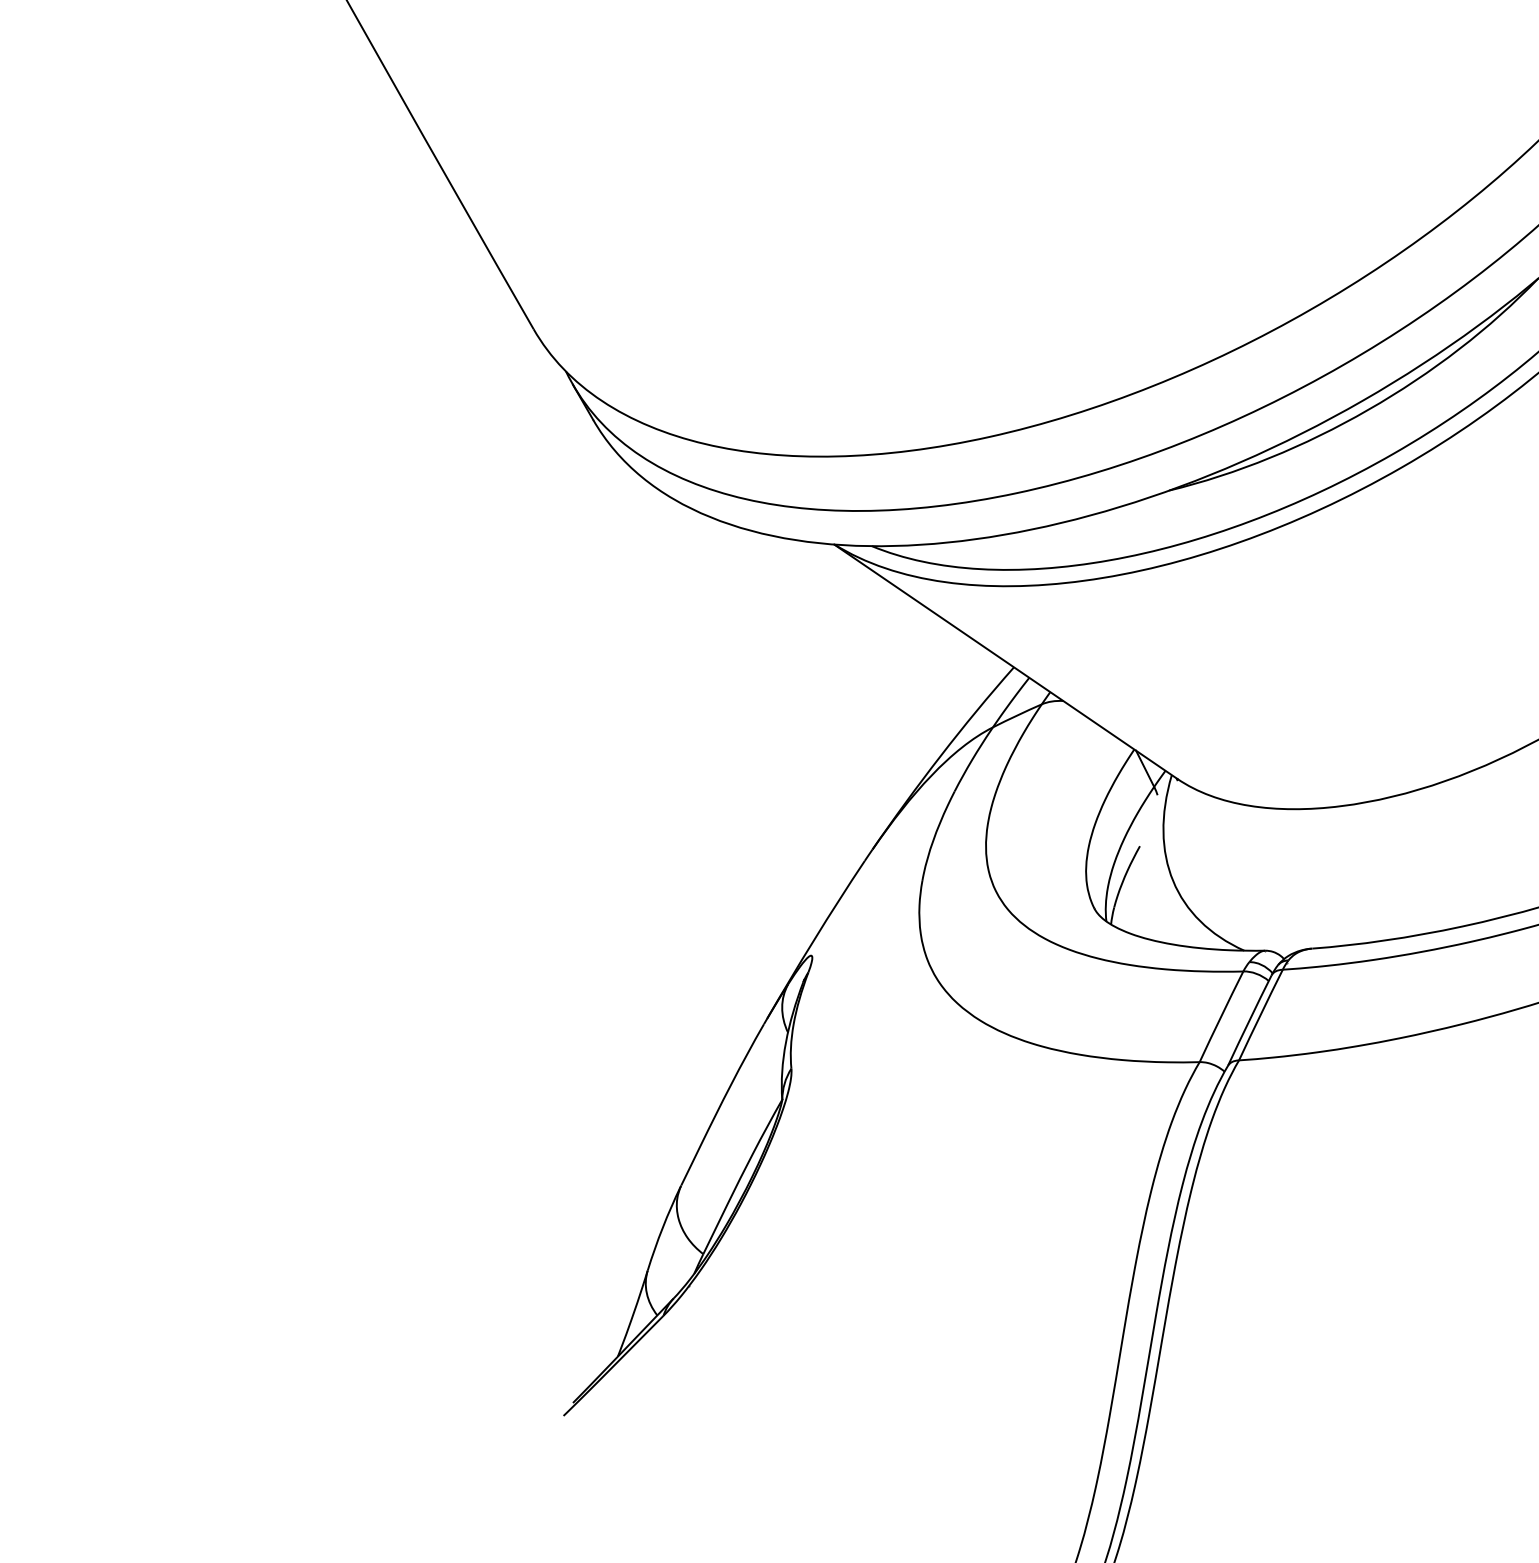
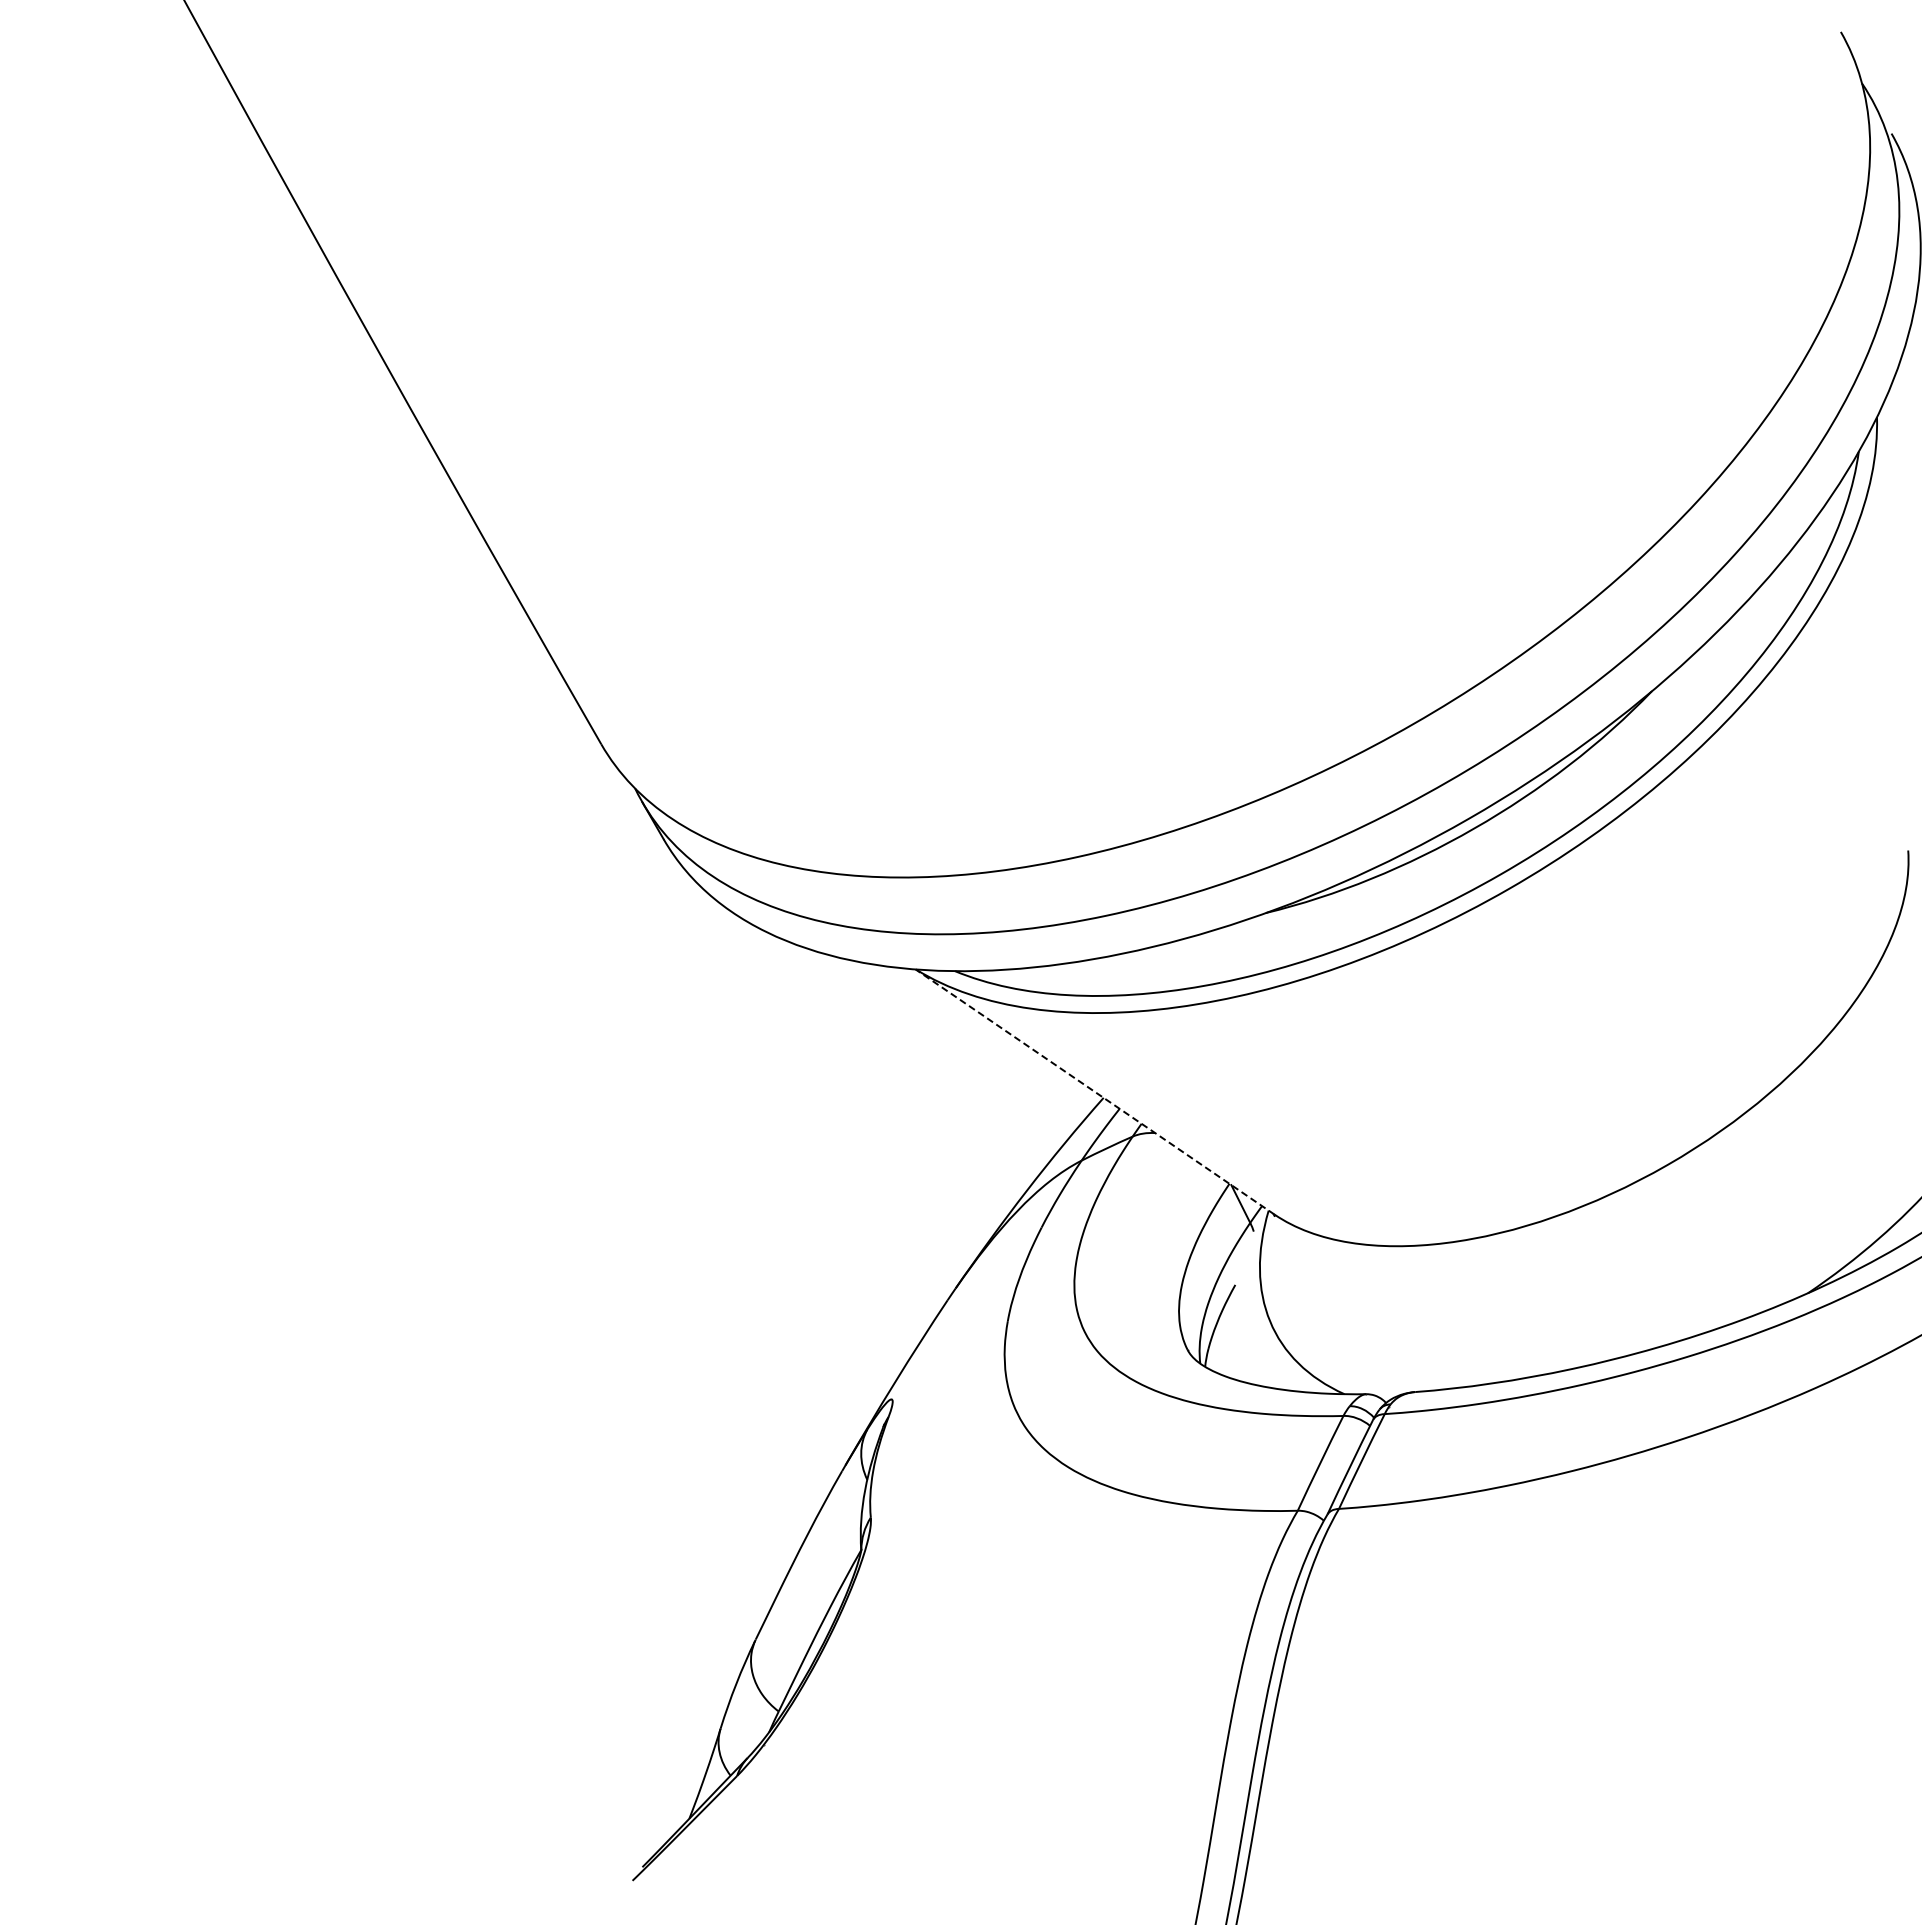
line: (1005, 661) -> (1094, 1091), solid -> dashed

